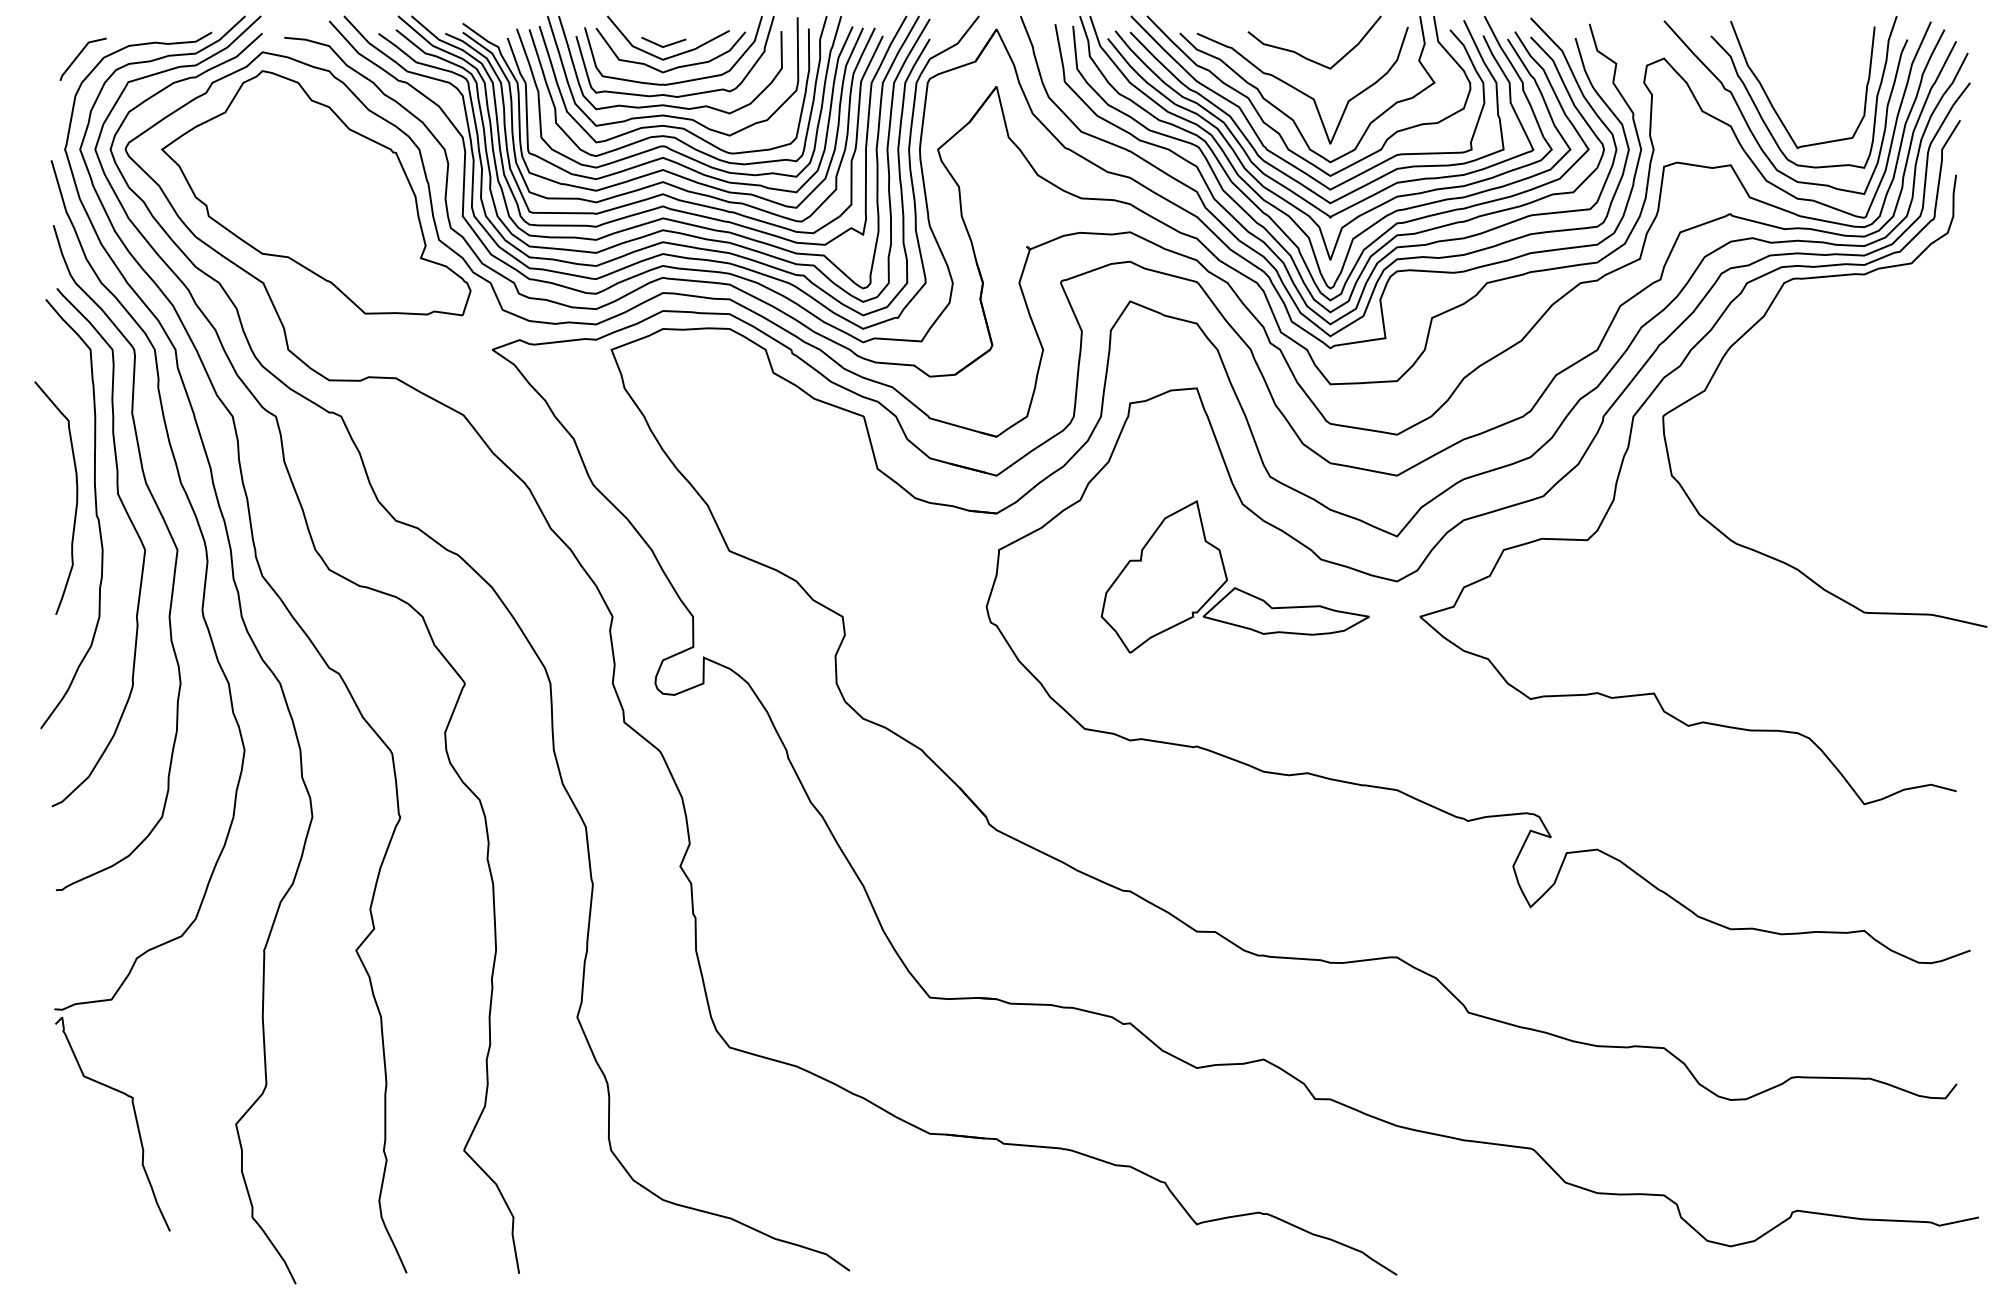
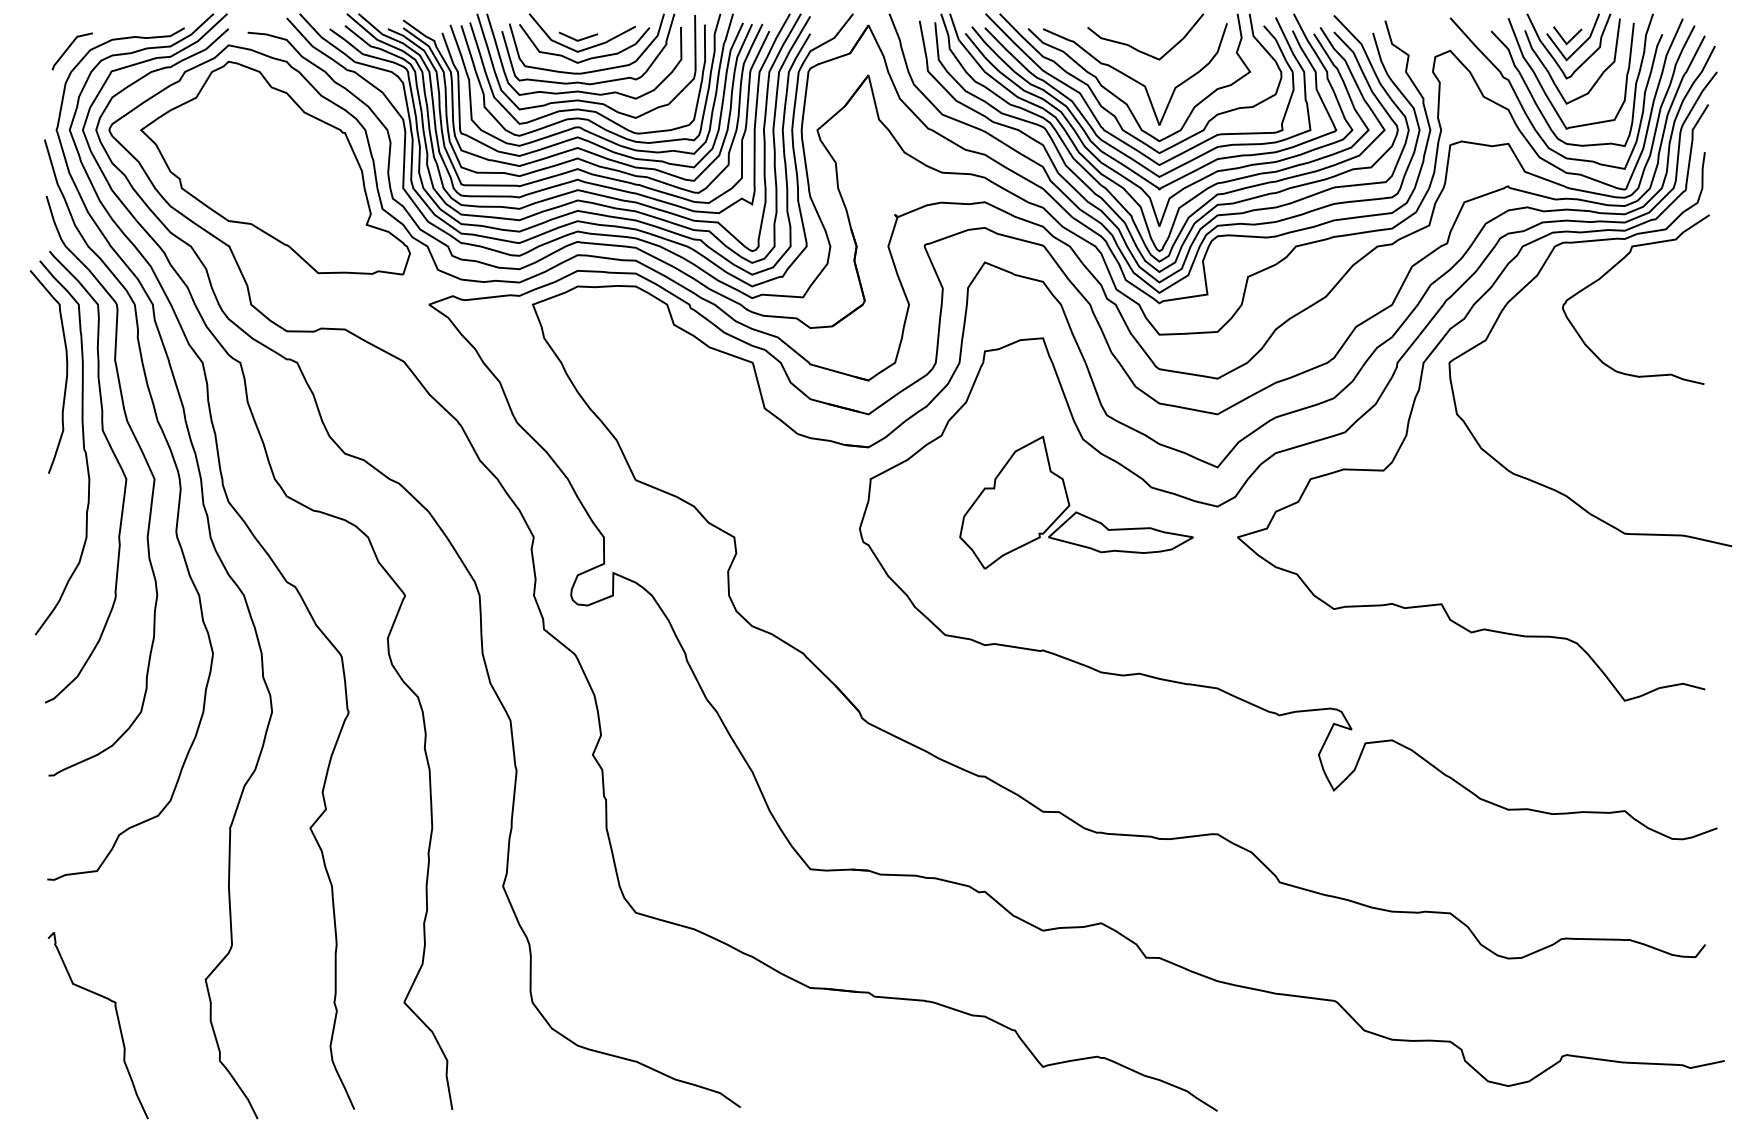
part: (1804, 67) -> (1572, 58), added
curve: (1850, 309) -> (1612, 269), added
curve: (76, 497) -> (66, 371), moved
curve: (134, 1119) -> (117, 1021), moved

